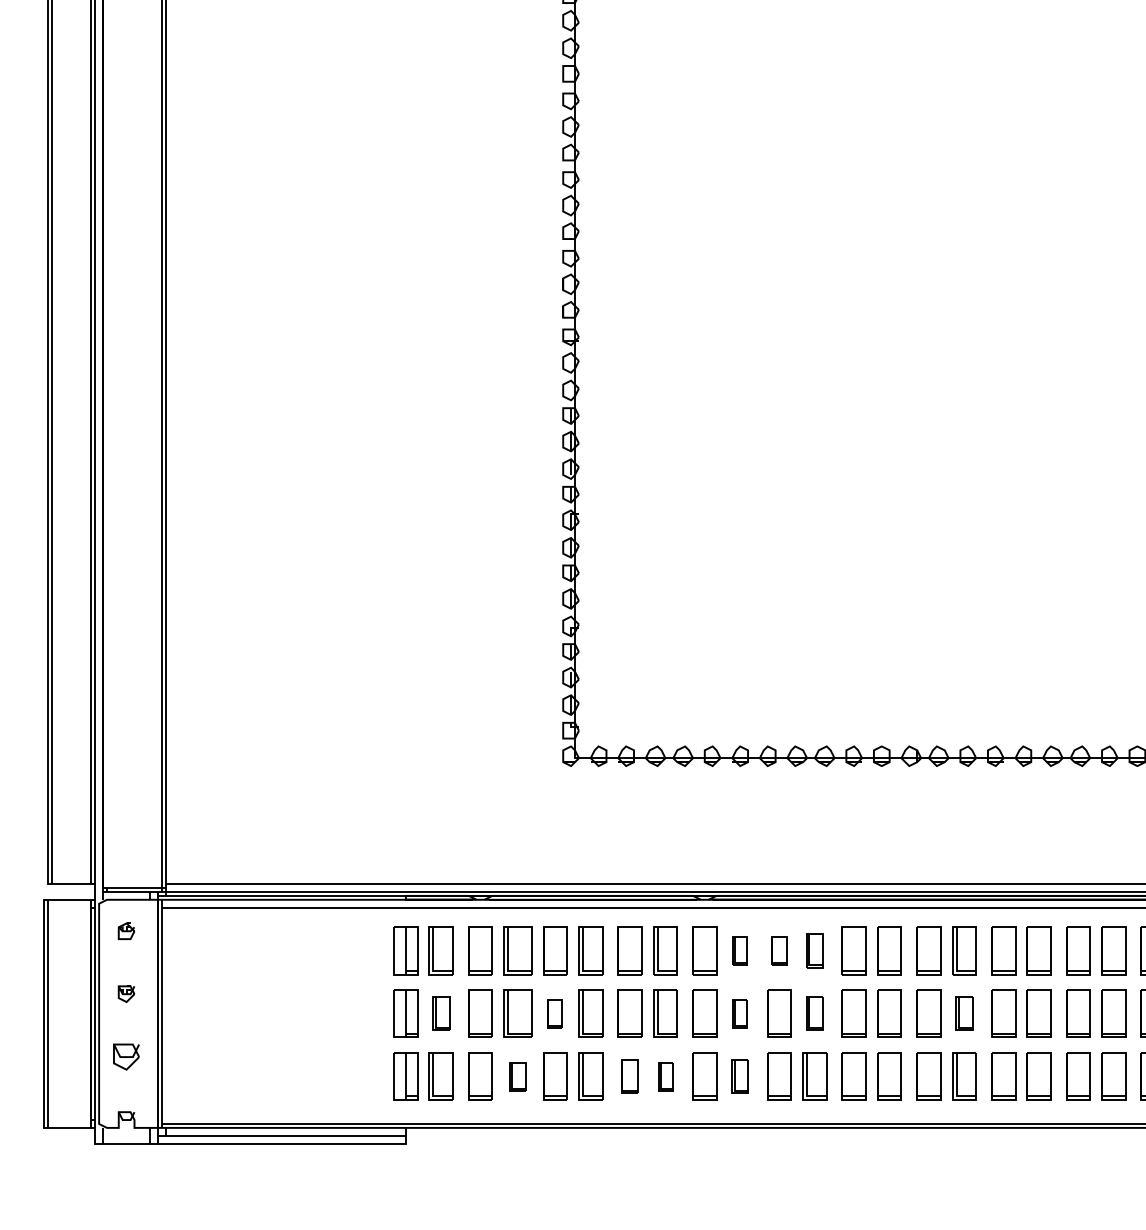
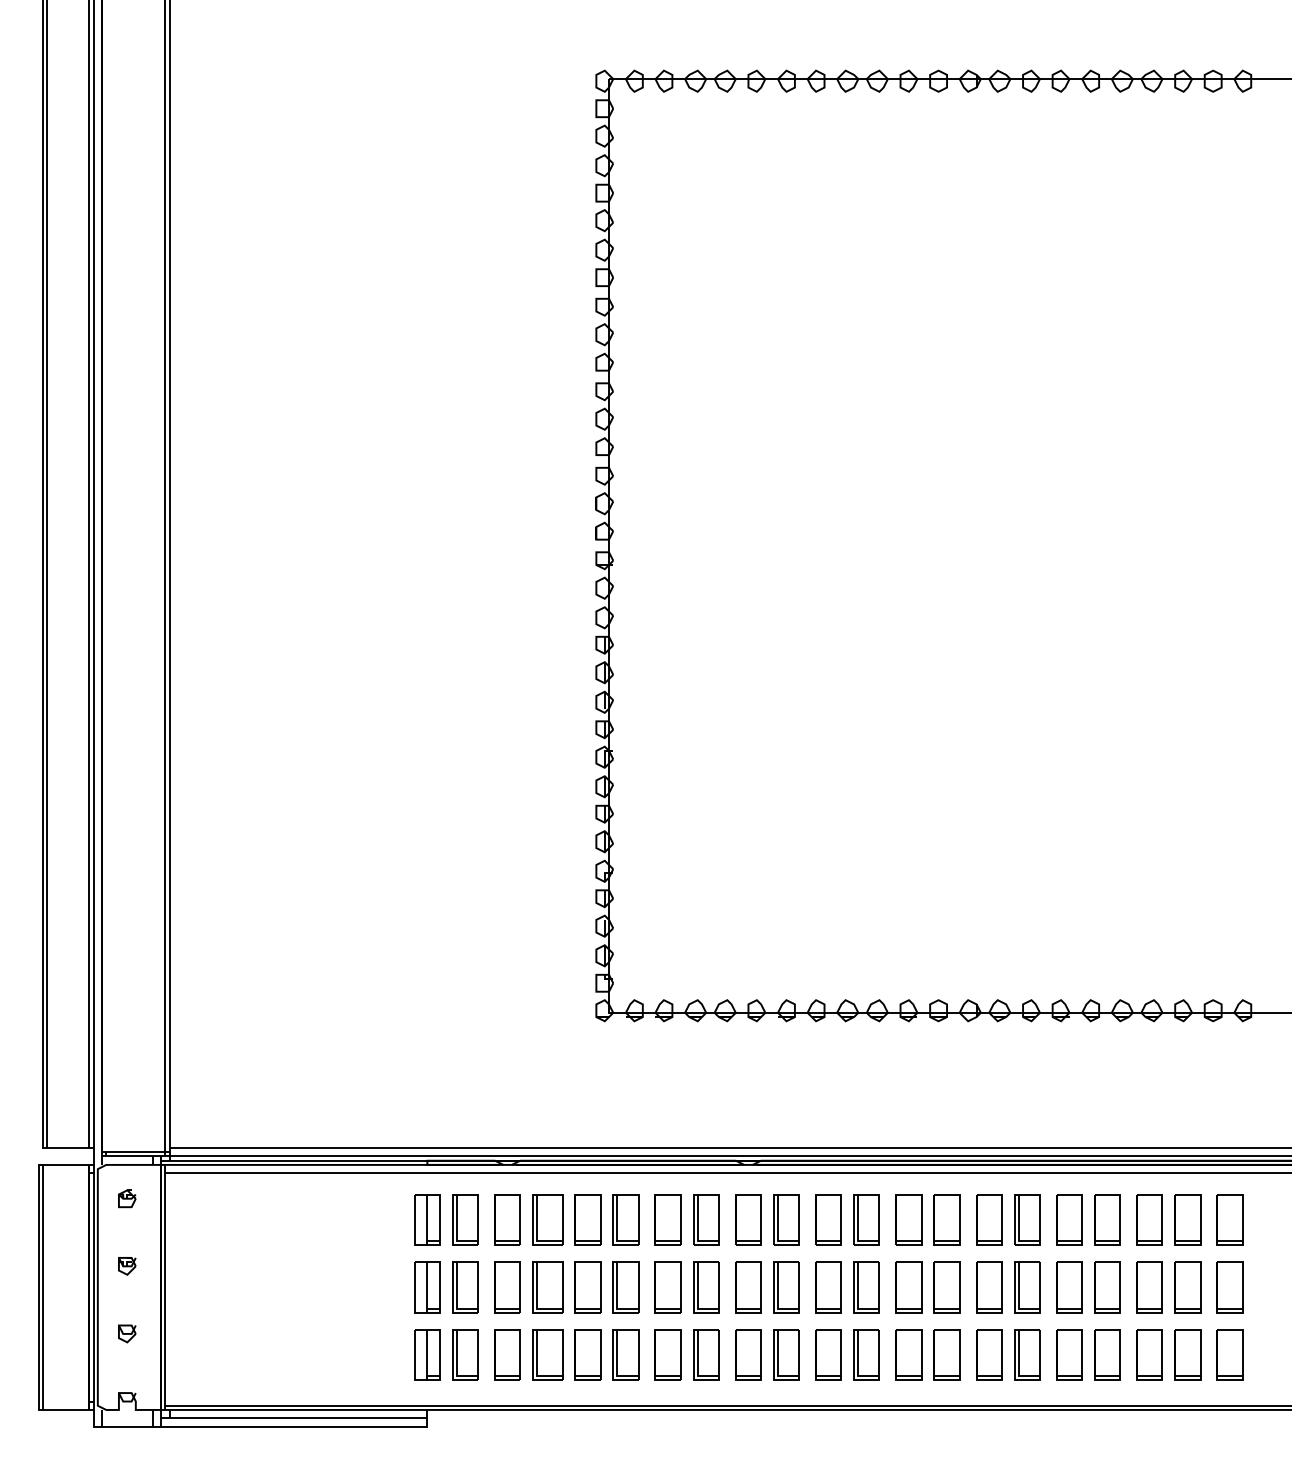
part: (740, 950) -> (786, 1219), size x1.67
part: (779, 950) -> (828, 1219), size x1.67
part: (814, 950) -> (866, 1219), size x1.43
part: (441, 1013) -> (465, 1287), size x1.43
part: (554, 1013) -> (587, 1287), size x1.67
part: (740, 1013) -> (786, 1287), size x1.67
part: (814, 1013) -> (866, 1287), size x1.43
part: (964, 1013) -> (1027, 1287), size x1.43
part: (126, 1056) -> (127, 1333), size x0.62
part: (517, 1076) -> (547, 1354), size x1.67
part: (629, 1076) -> (667, 1354), size x1.43
part: (665, 1076) -> (706, 1354), size x1.67
part: (740, 1076) -> (786, 1354), size x1.43

